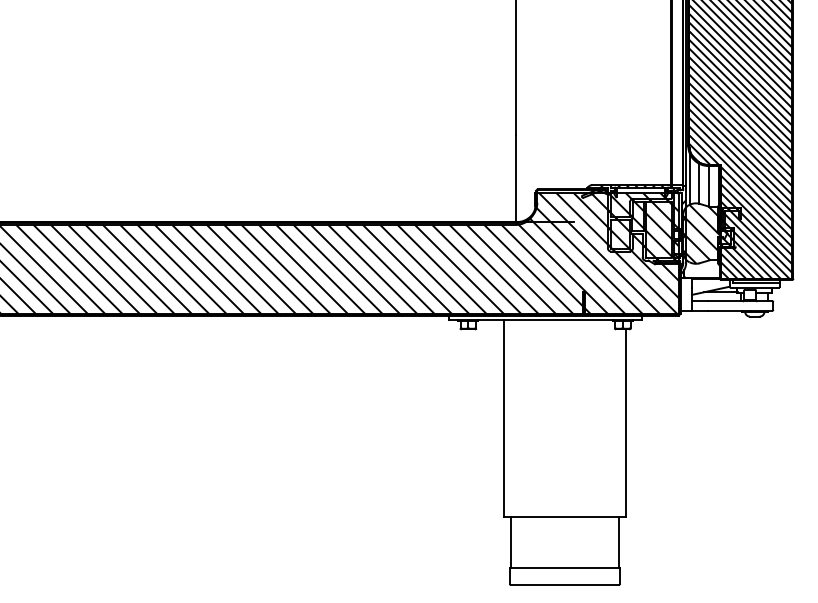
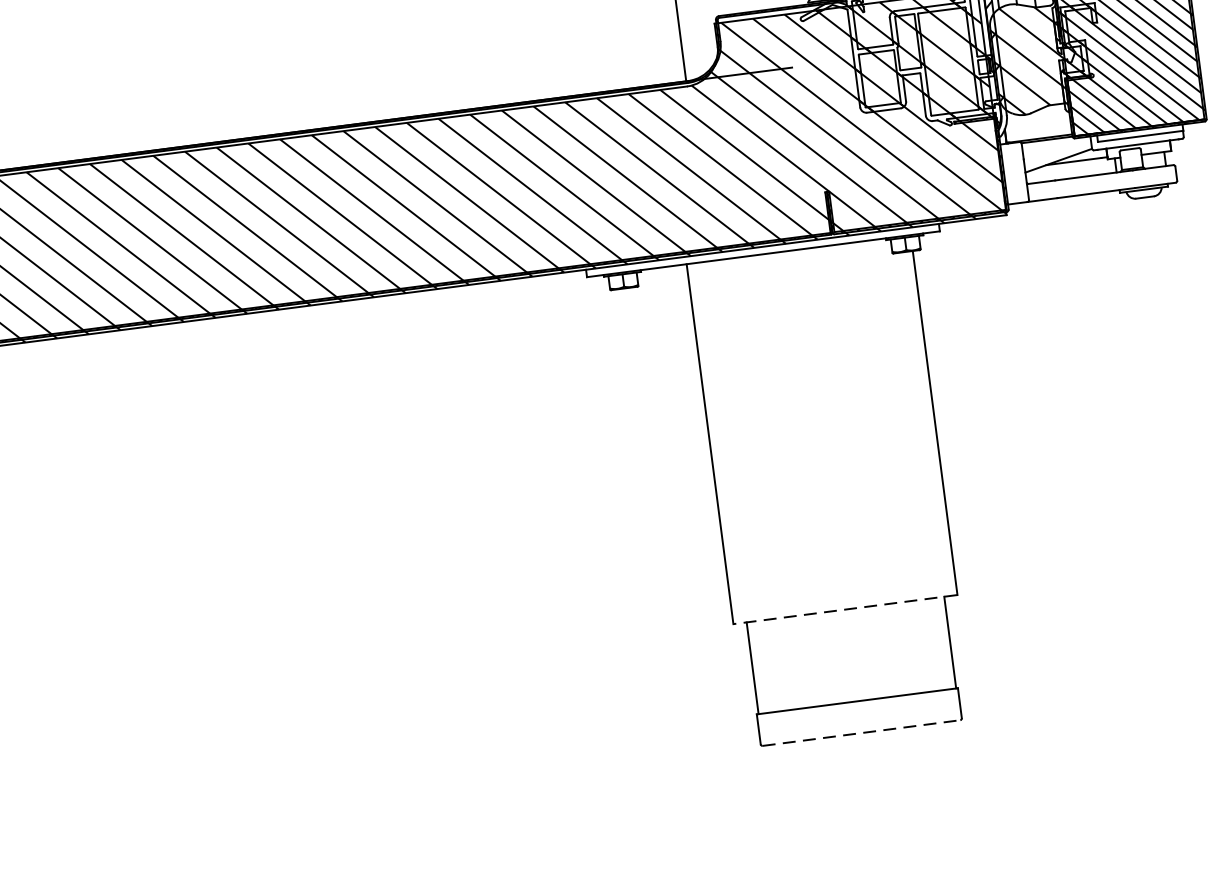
line: (564, 517) -> (844, 609), solid -> dashed
line: (565, 584) -> (862, 732), solid -> dashed

